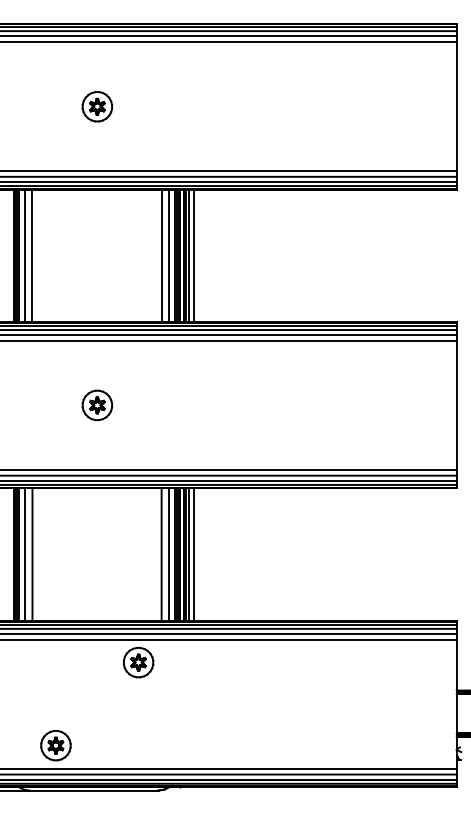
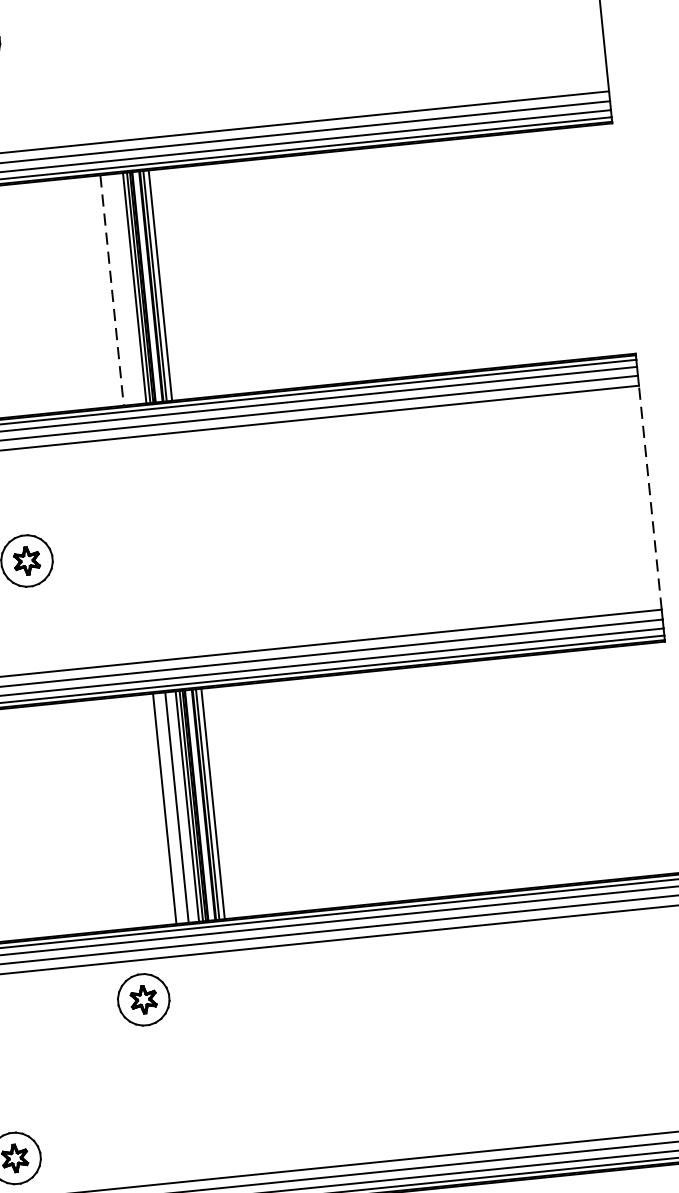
line: (168, 255) -> (123, 288), removed
line: (193, 255) -> (167, 284), removed
line: (161, 256) -> (111, 291), solid -> dashed
line: (456, 405) -> (649, 497), solid -> dashed
line: (193, 554) -> (219, 802), removed

